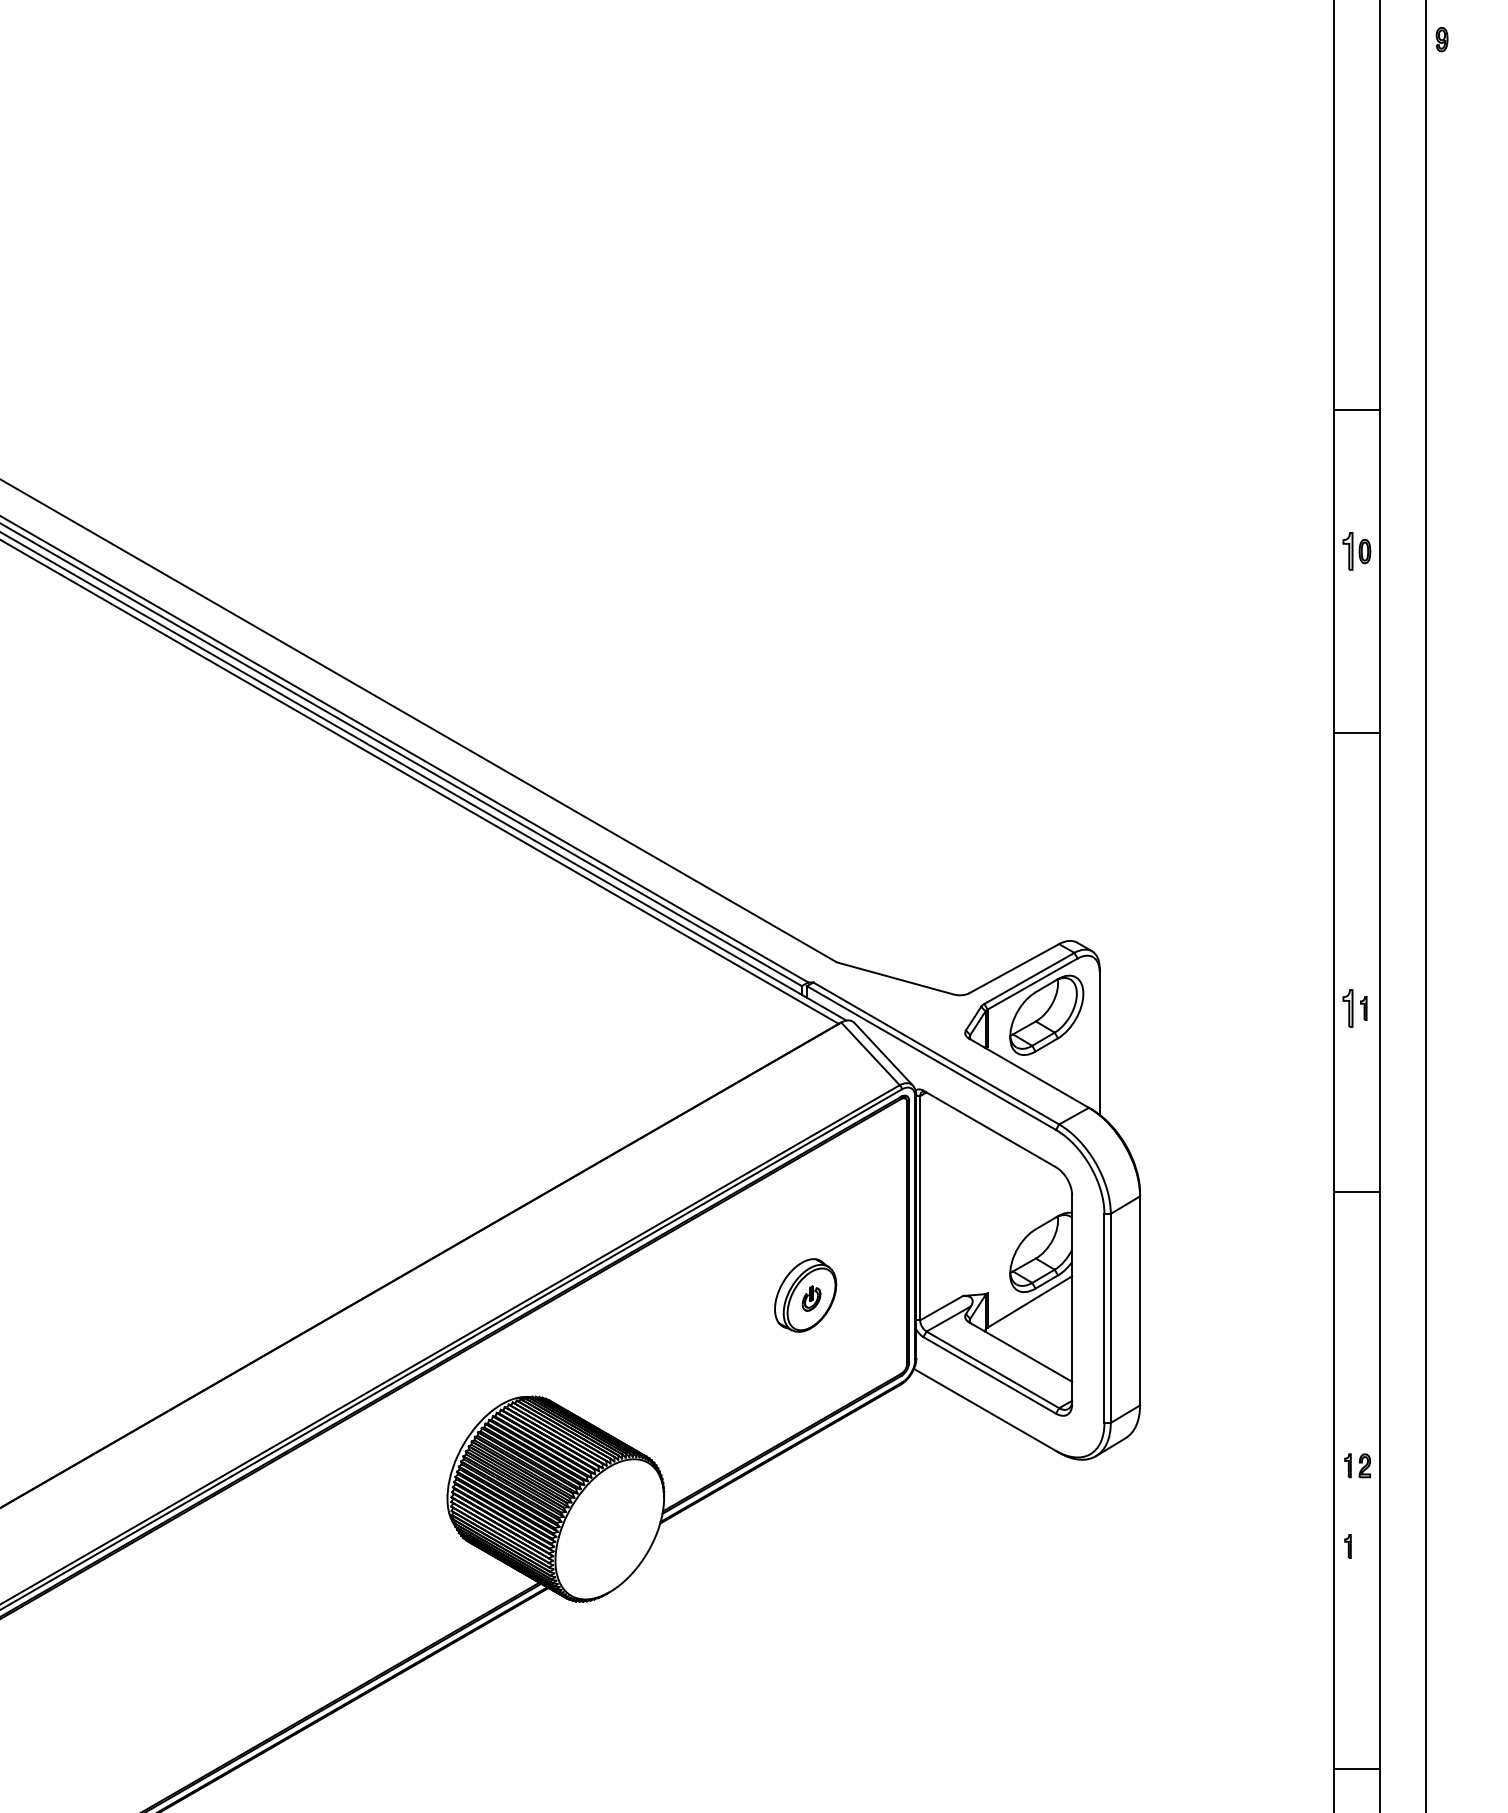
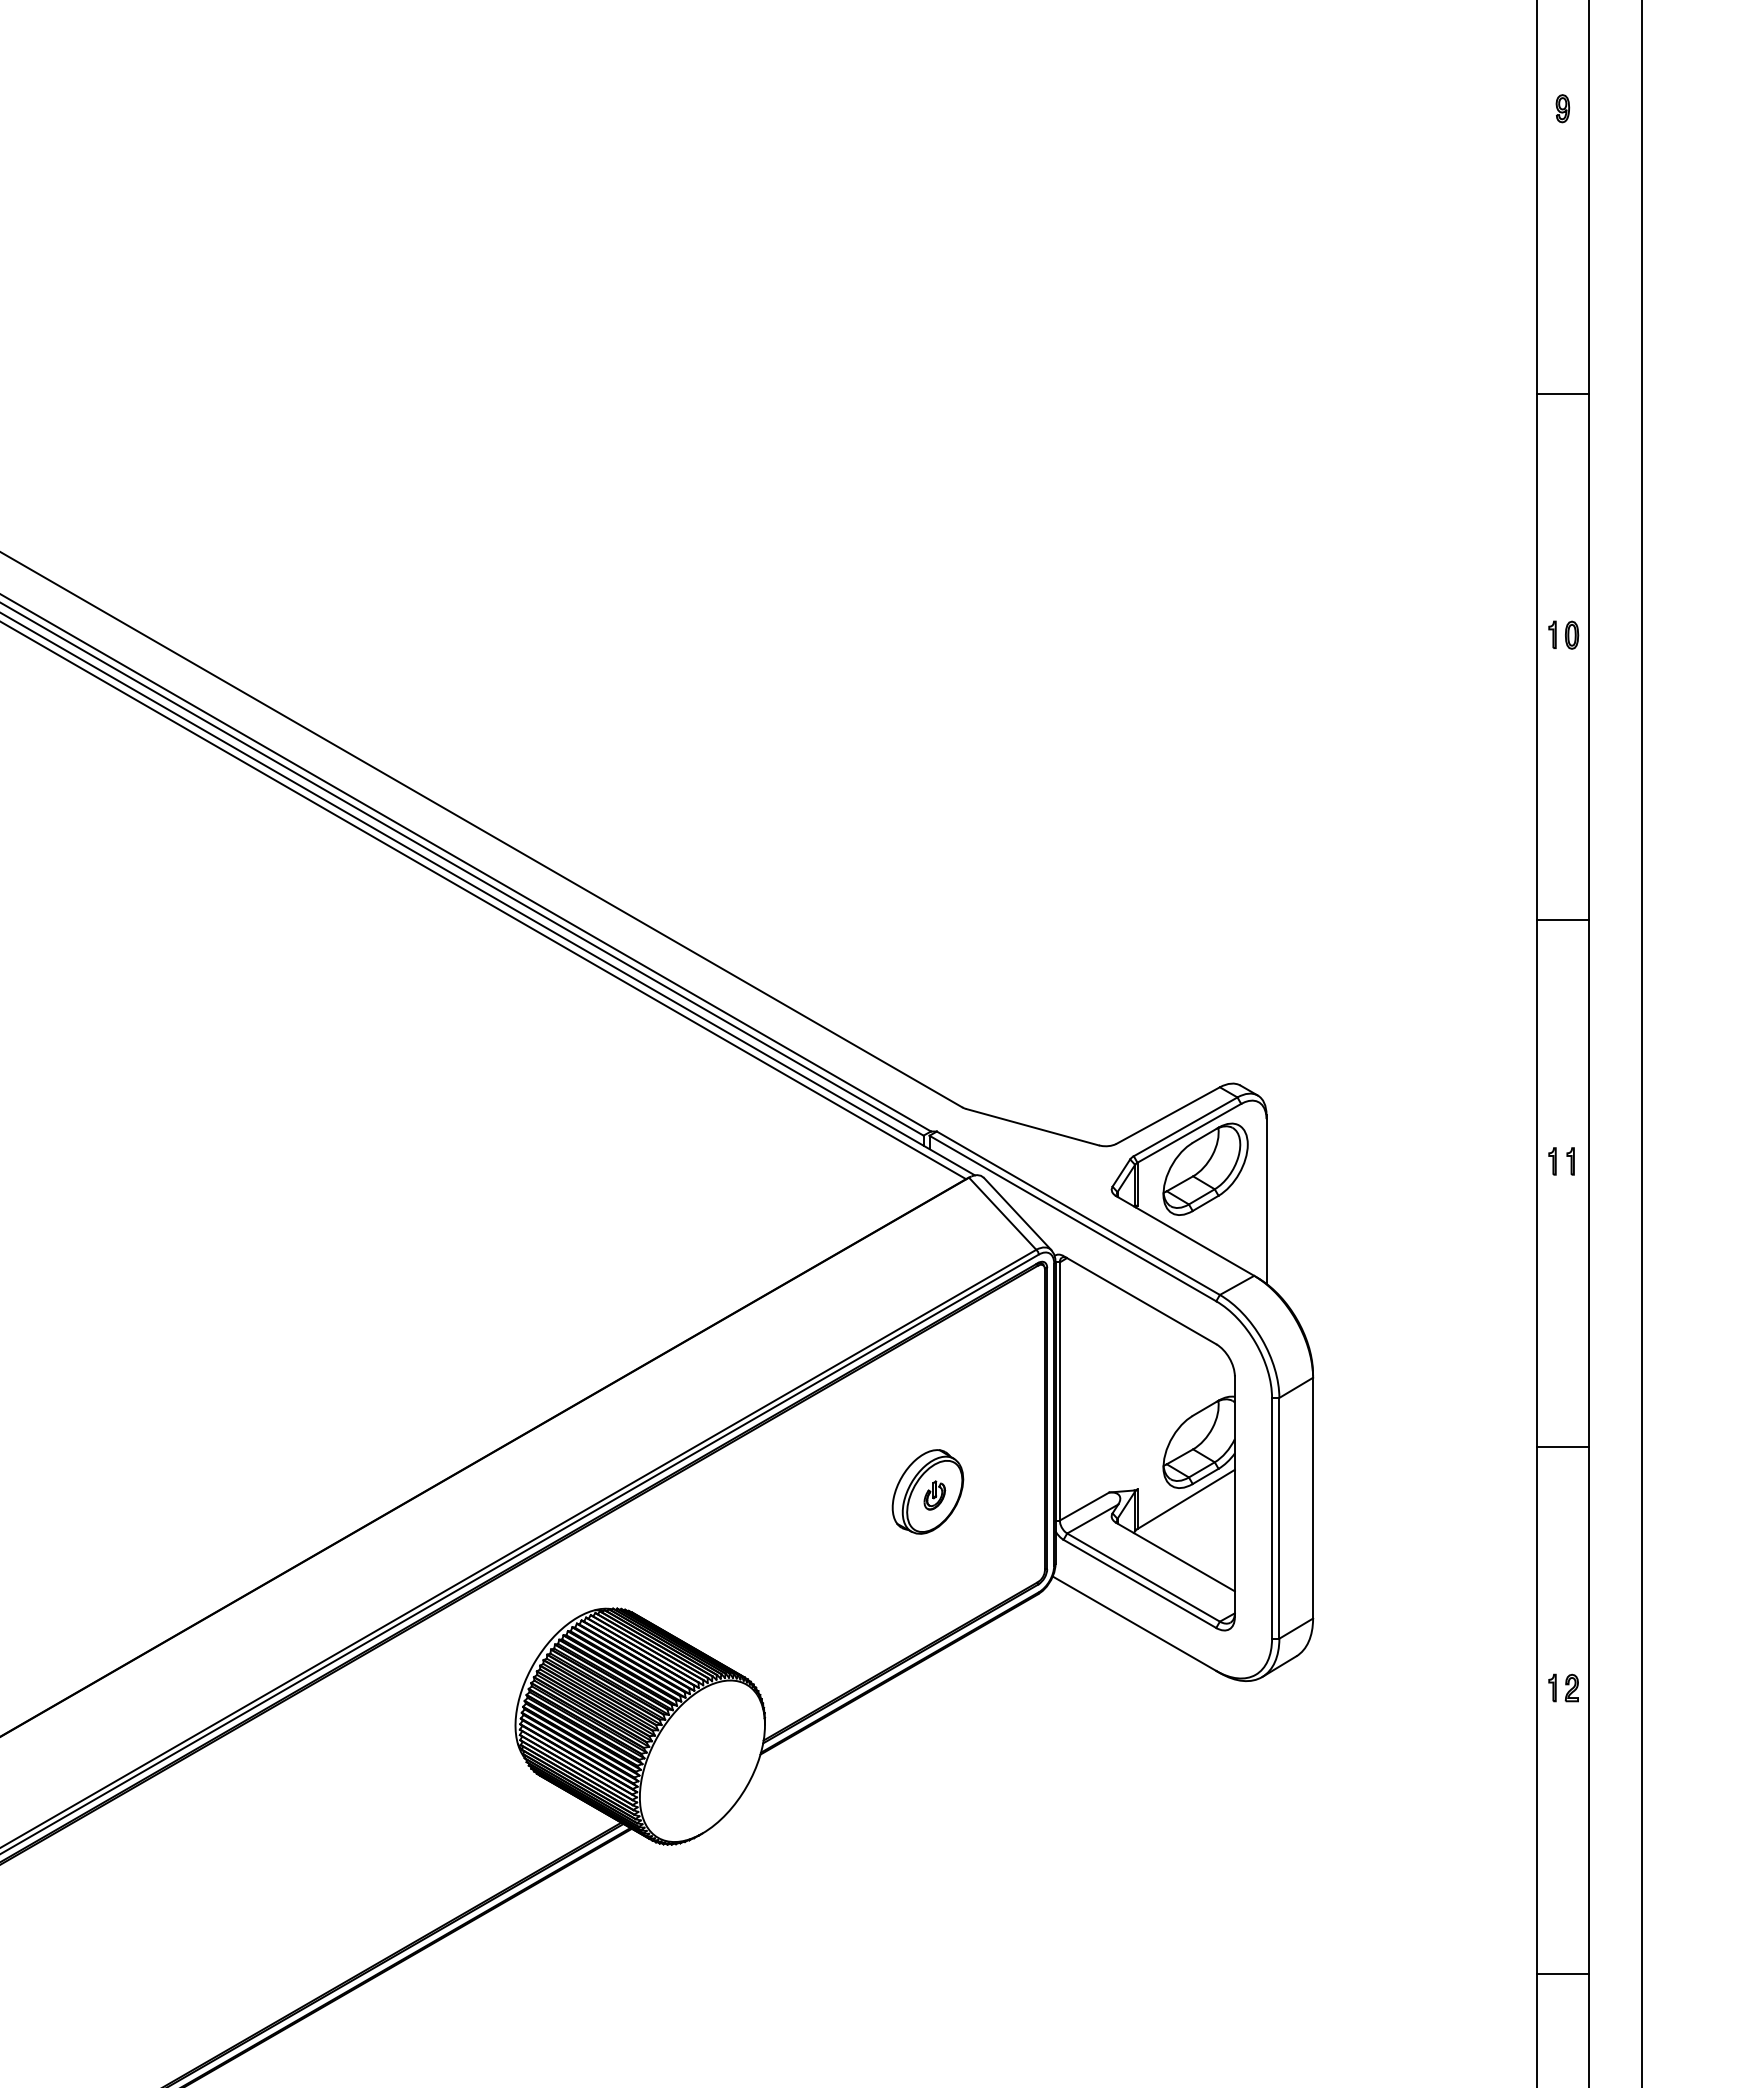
part: (1441, 39) -> (1562, 108), moved
line: (1356, 409) -> (1562, 393), moved
part: (1347, 550) -> (1552, 634), size x0.62
line: (1356, 733) -> (1562, 920), moved
part: (1347, 1008) -> (1552, 1161), size x0.62
line: (1356, 1191) -> (1562, 1446), moved
part: (1347, 1546) -> (1552, 1780), removed
line: (1356, 1769) -> (1562, 1973), moved

